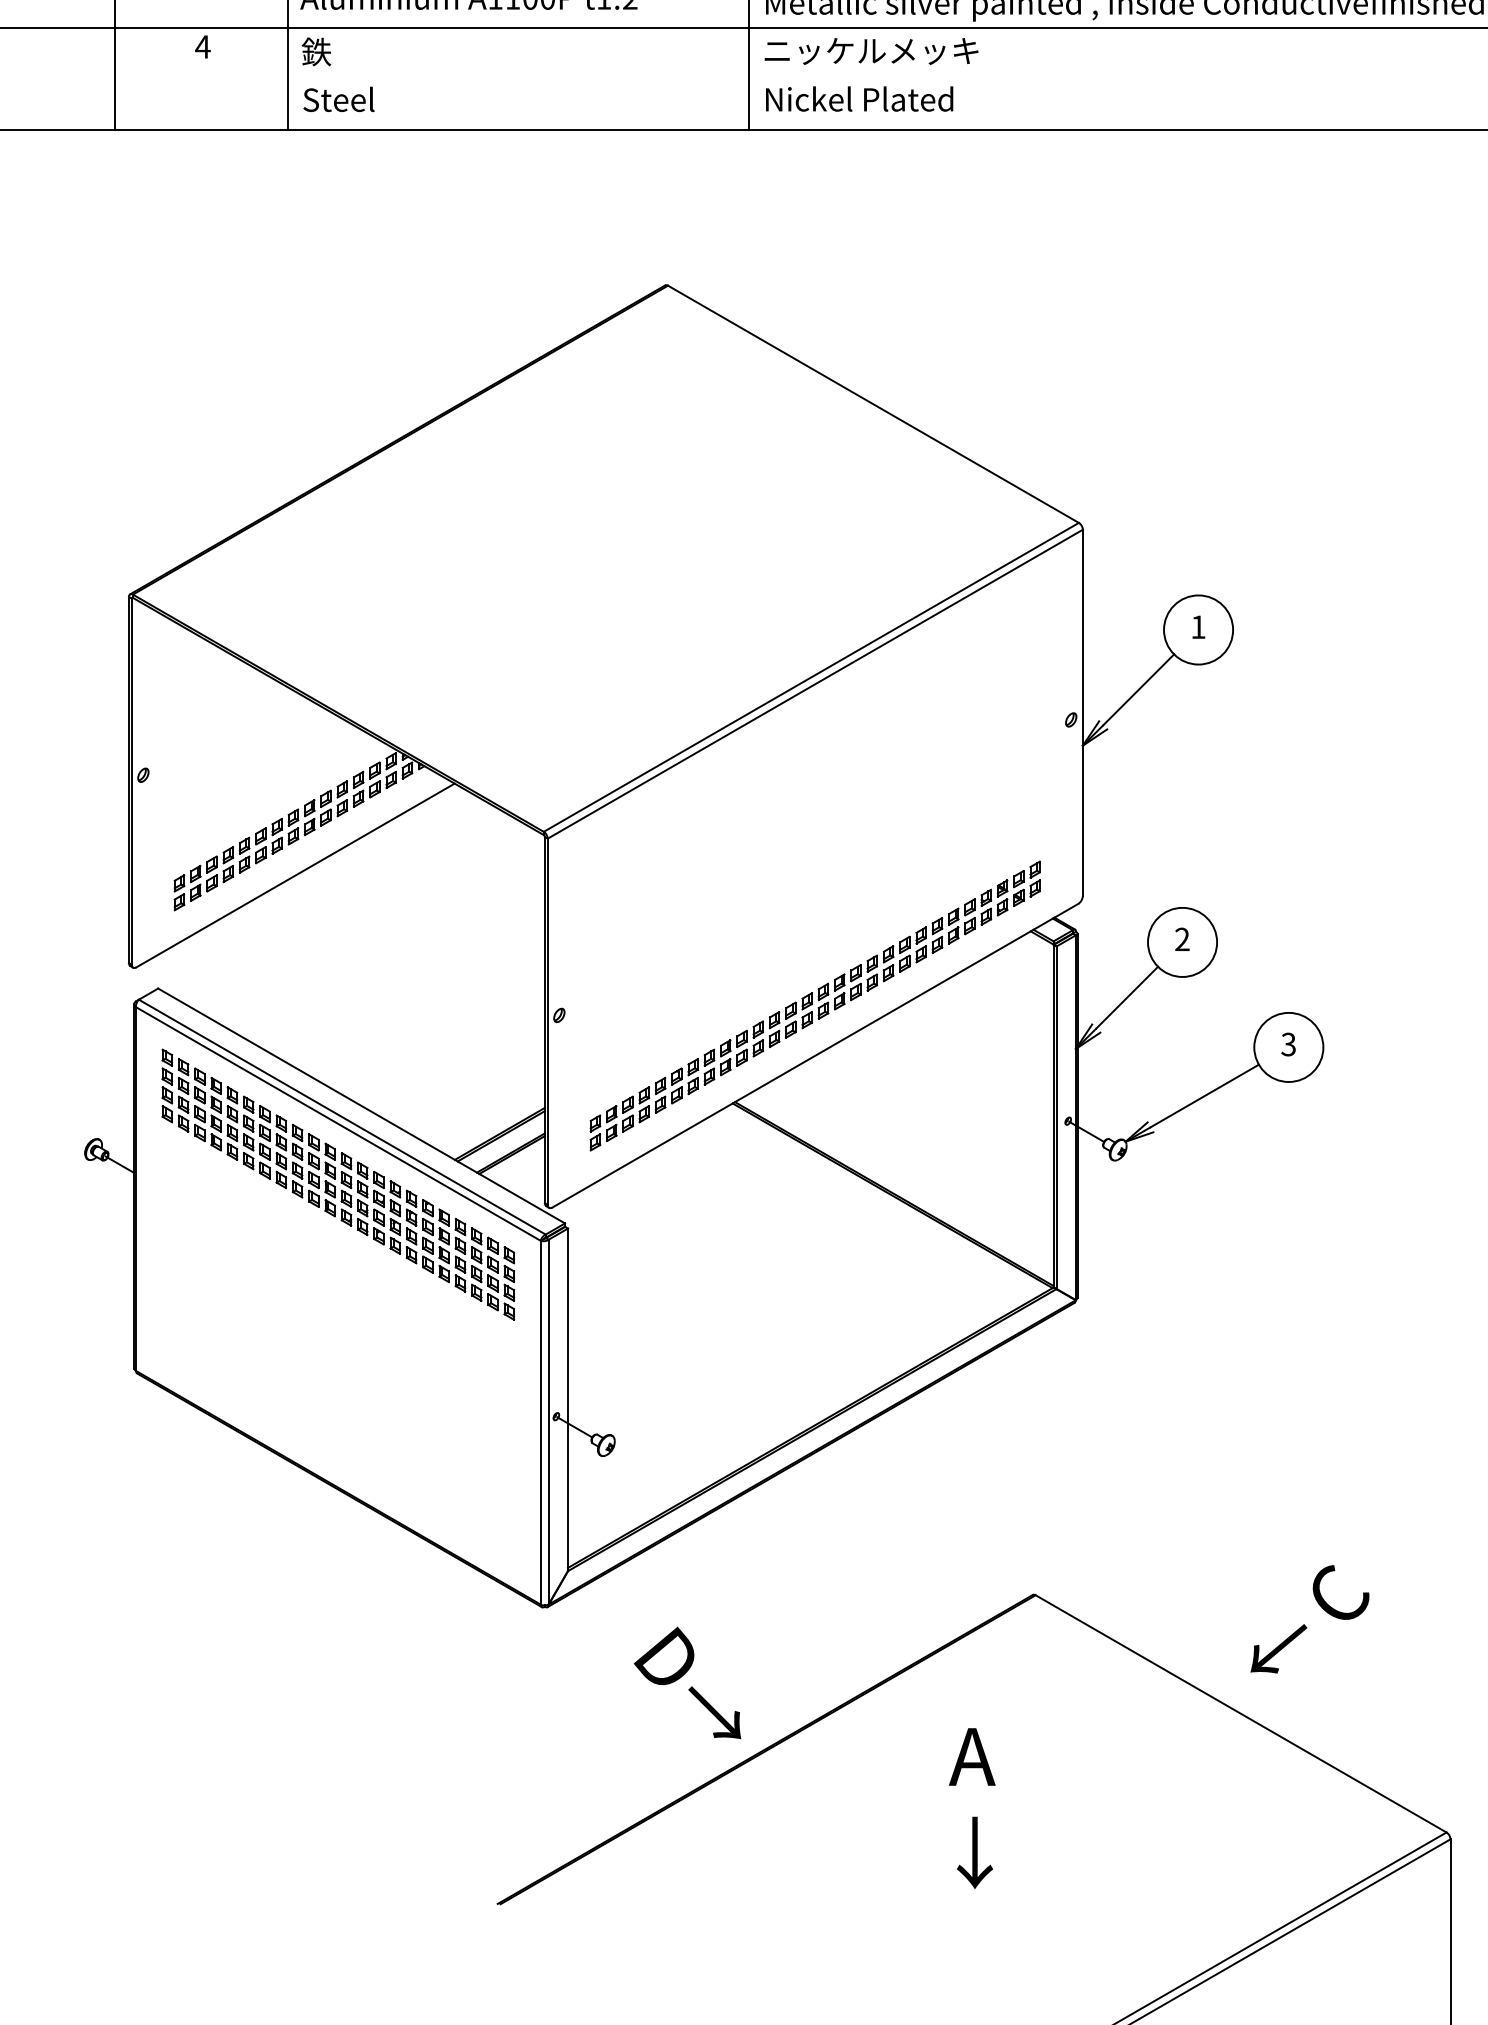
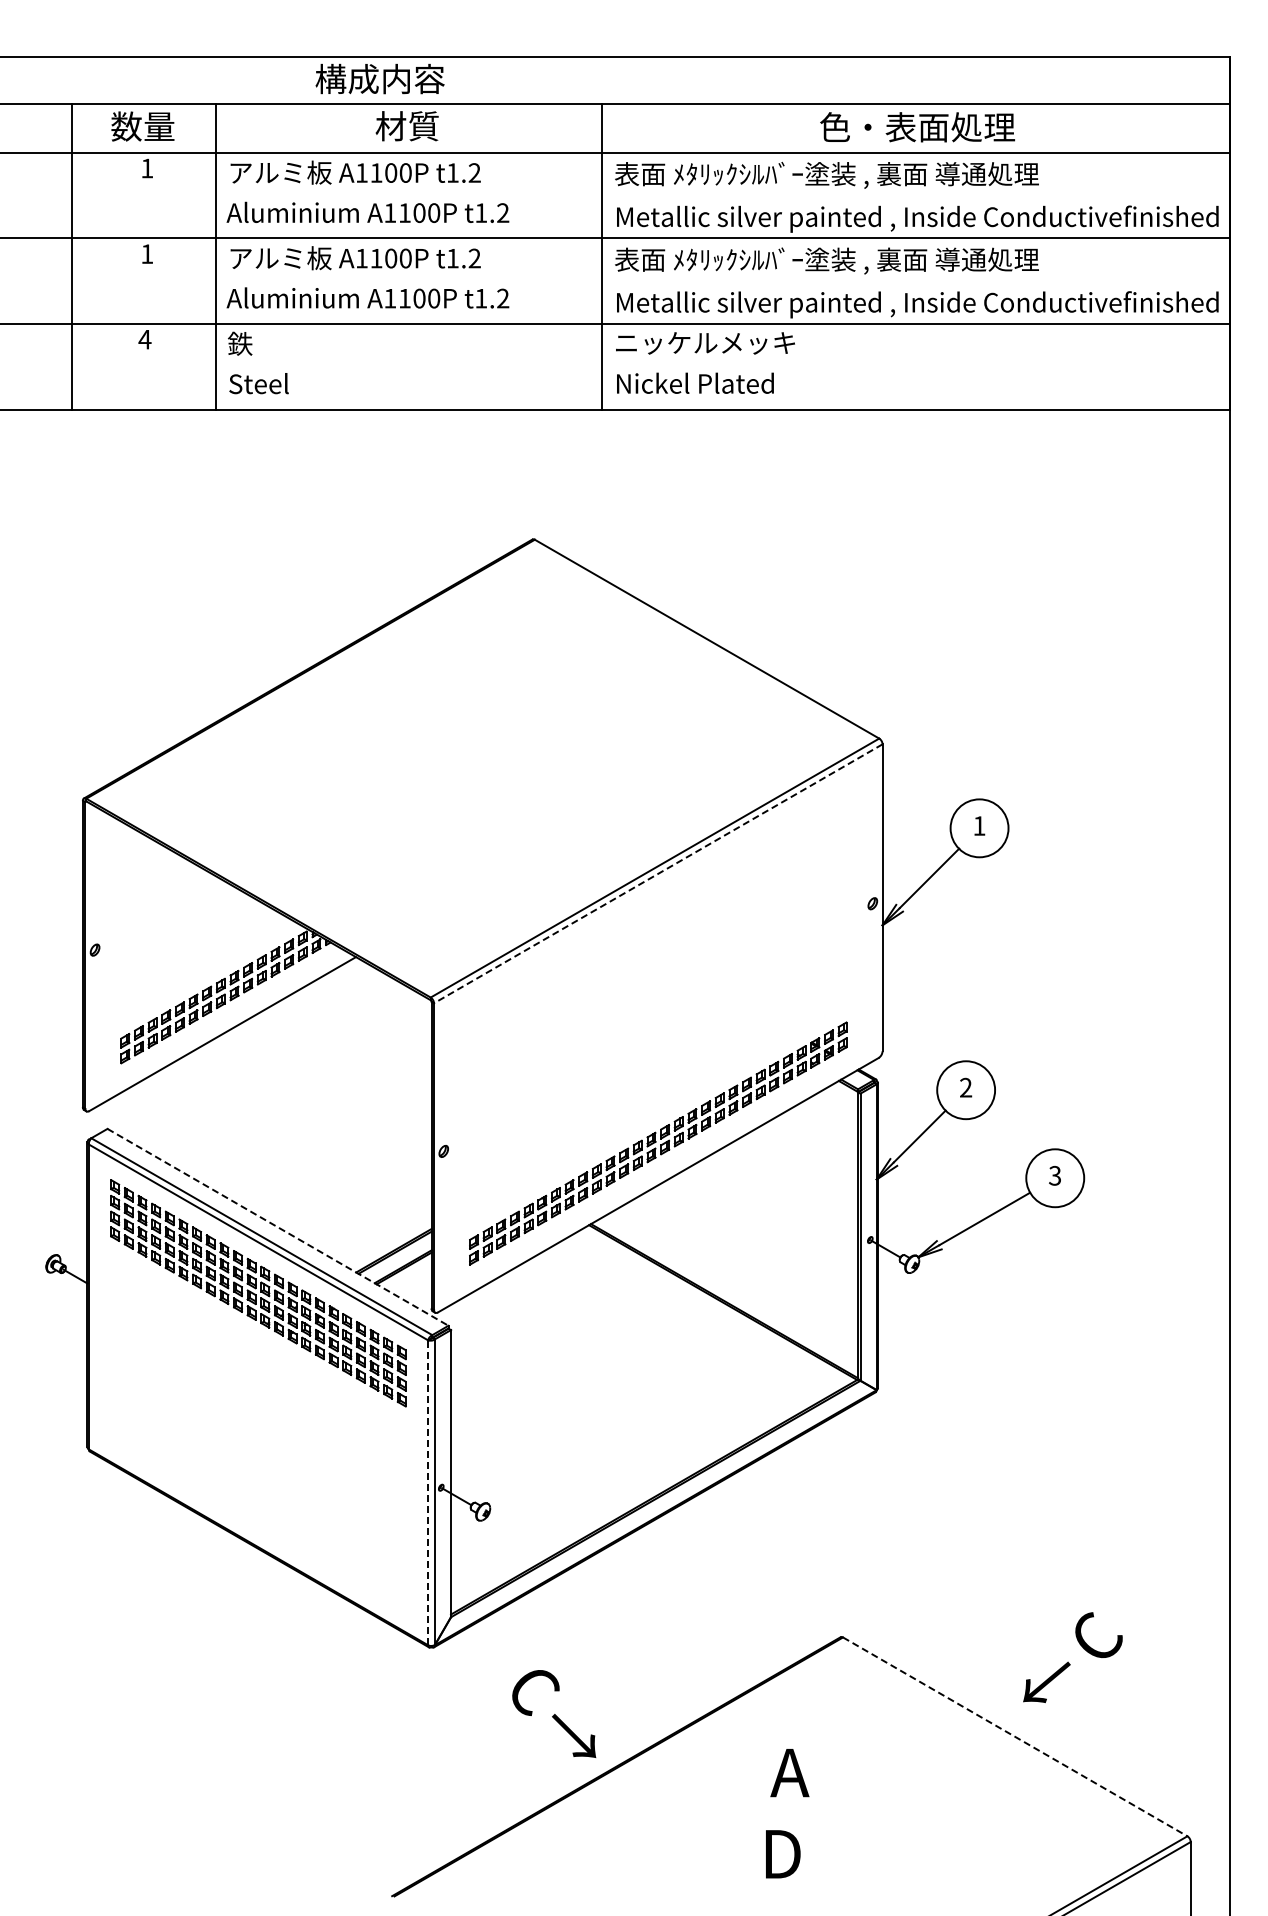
line: (815, 683) -> (658, 873), solid -> dashed
line: (362, 1106) -> (278, 1227), solid -> dashed
line: (541, 1422) -> (428, 1492), solid -> dashed
text: (665, 1657) -> (532, 1689), D -> C
line: (1241, 1713) -> (1015, 1736), solid -> dashed
text: (968, 1853) -> (786, 1853), ↓ -> D

